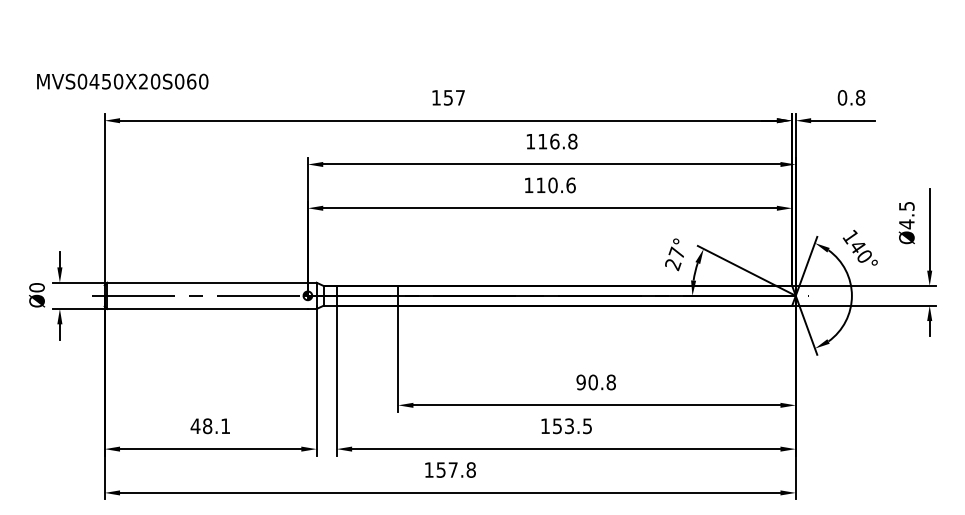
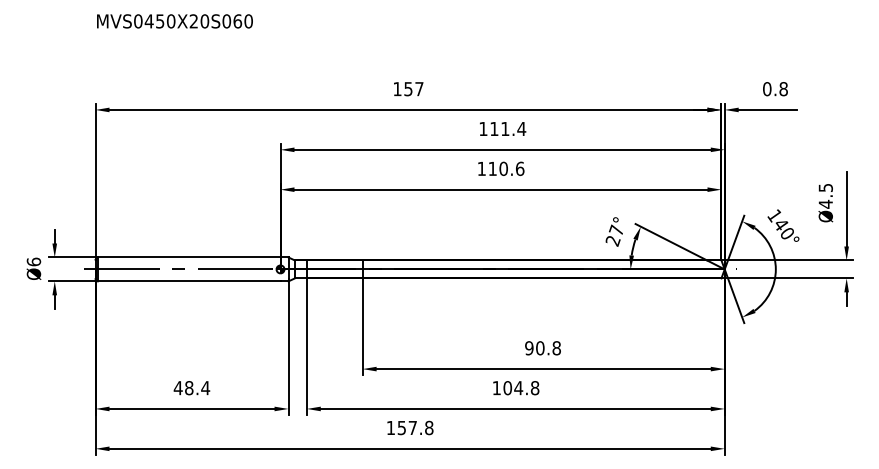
text: (122, 81) -> (174, 21), moved
text: (563, 141) -> (513, 128), 116.8 -> 111.4
text: (36, 287) -> (33, 261), Ø0 -> Ø6
text: (225, 426) -> (205, 388), 48.1 -> 48.4
text: (572, 426) -> (521, 388), 153.5 -> 104.8

